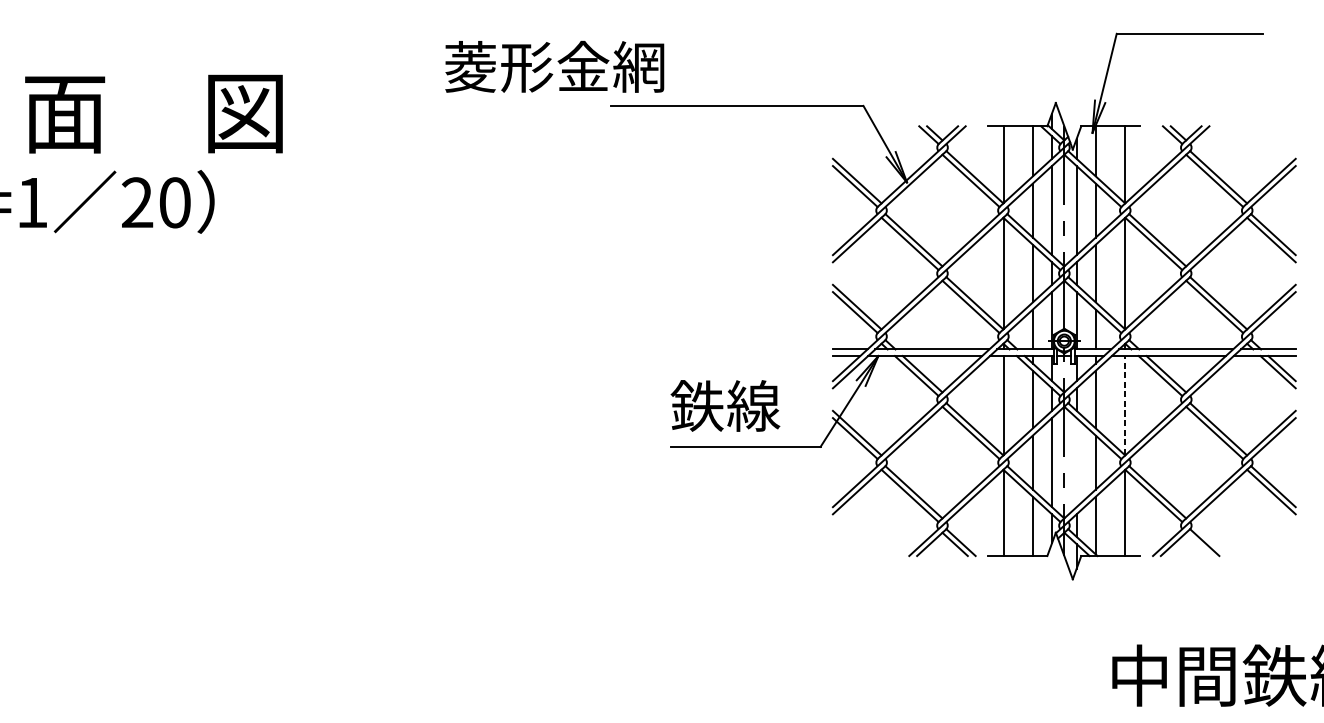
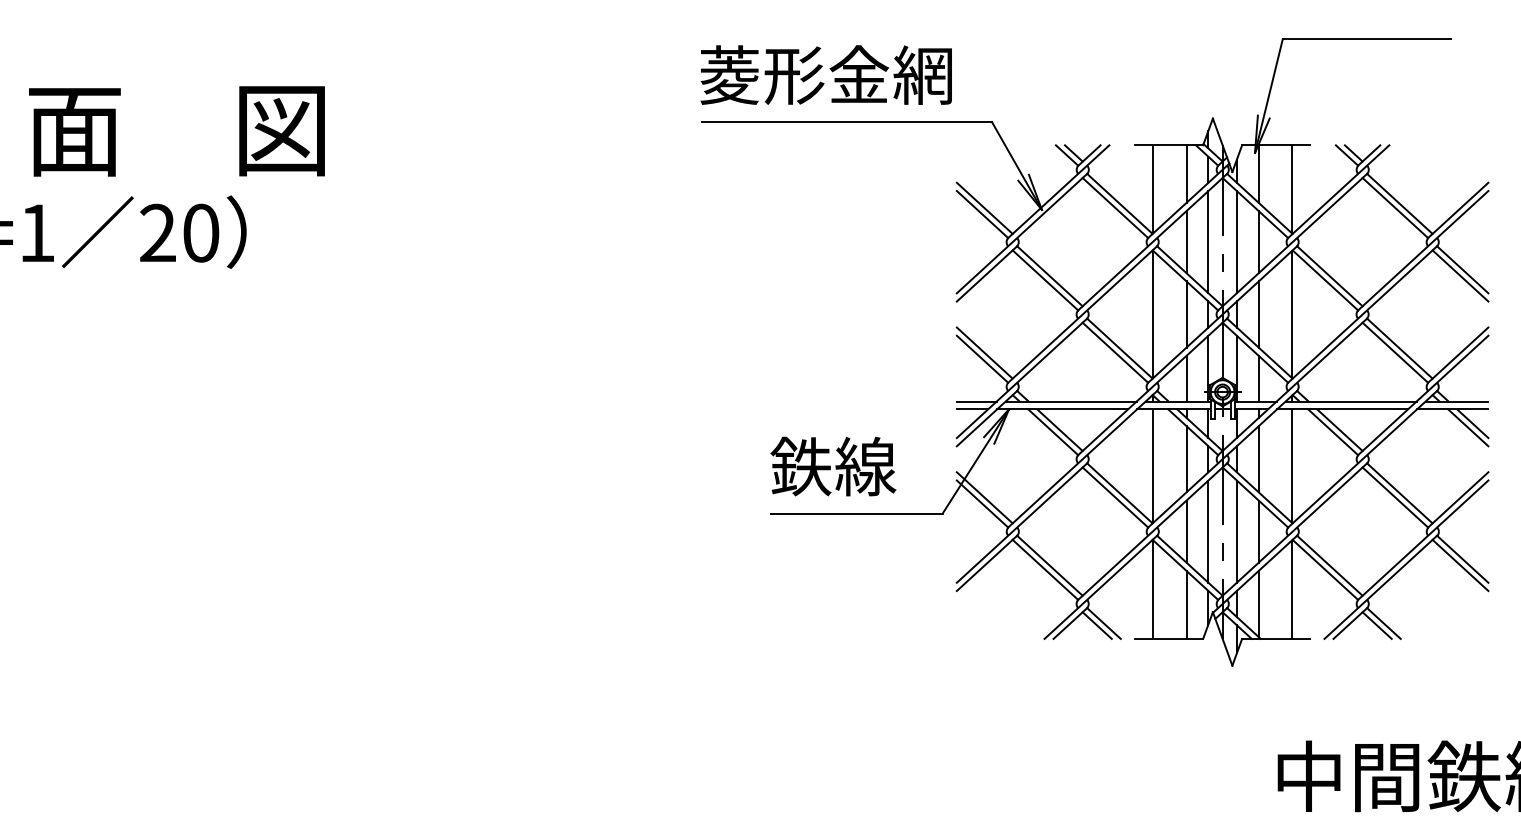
text: (554, 66) -> (825, 74), moved
line: (1124, 405) -> (1291, 465), dashed -> solid
line: (1076, 462) -> (1236, 531), added
line: (1198, 544) -> (1376, 625), added

